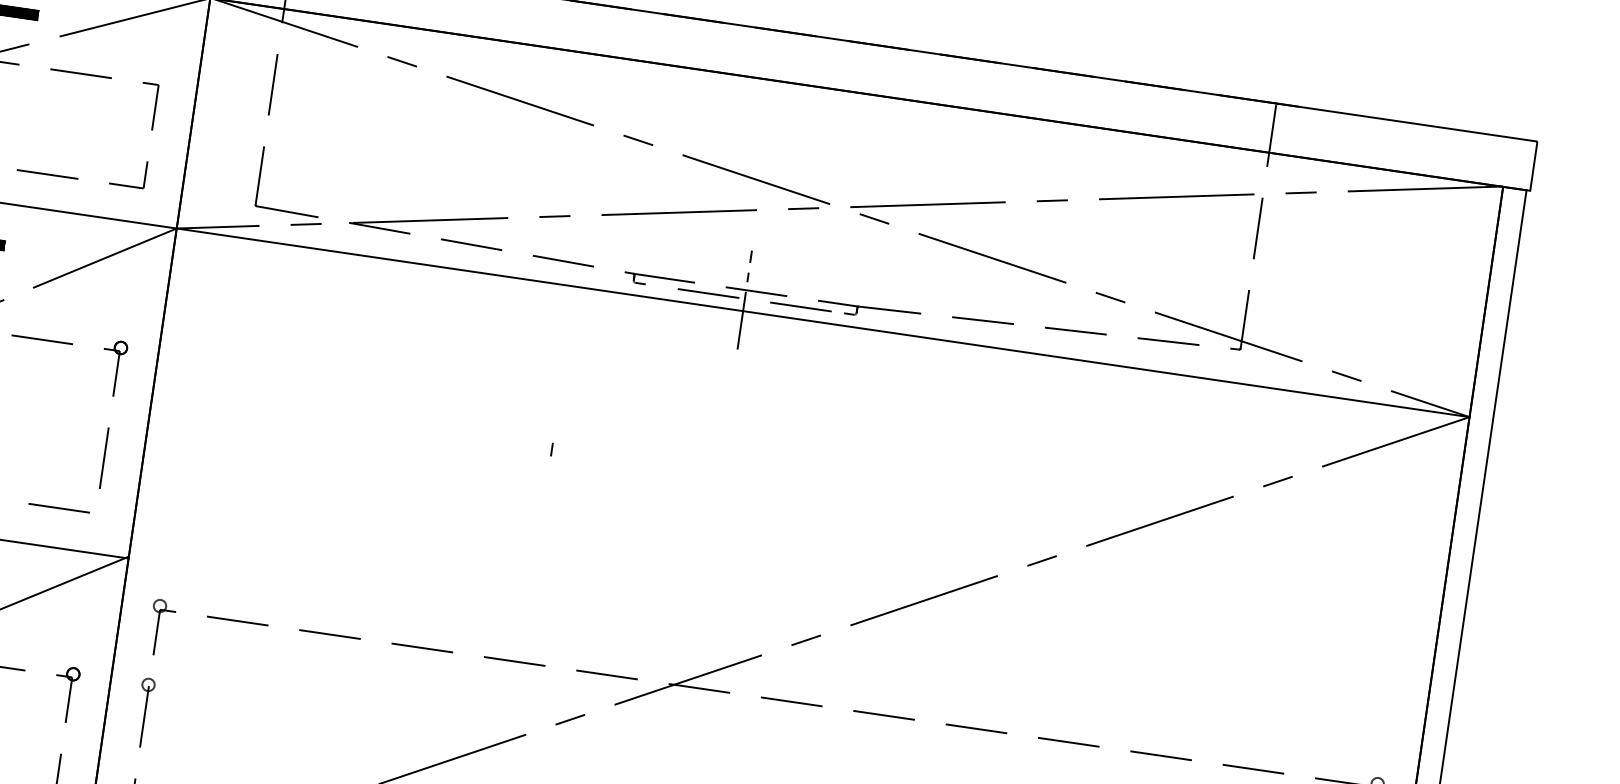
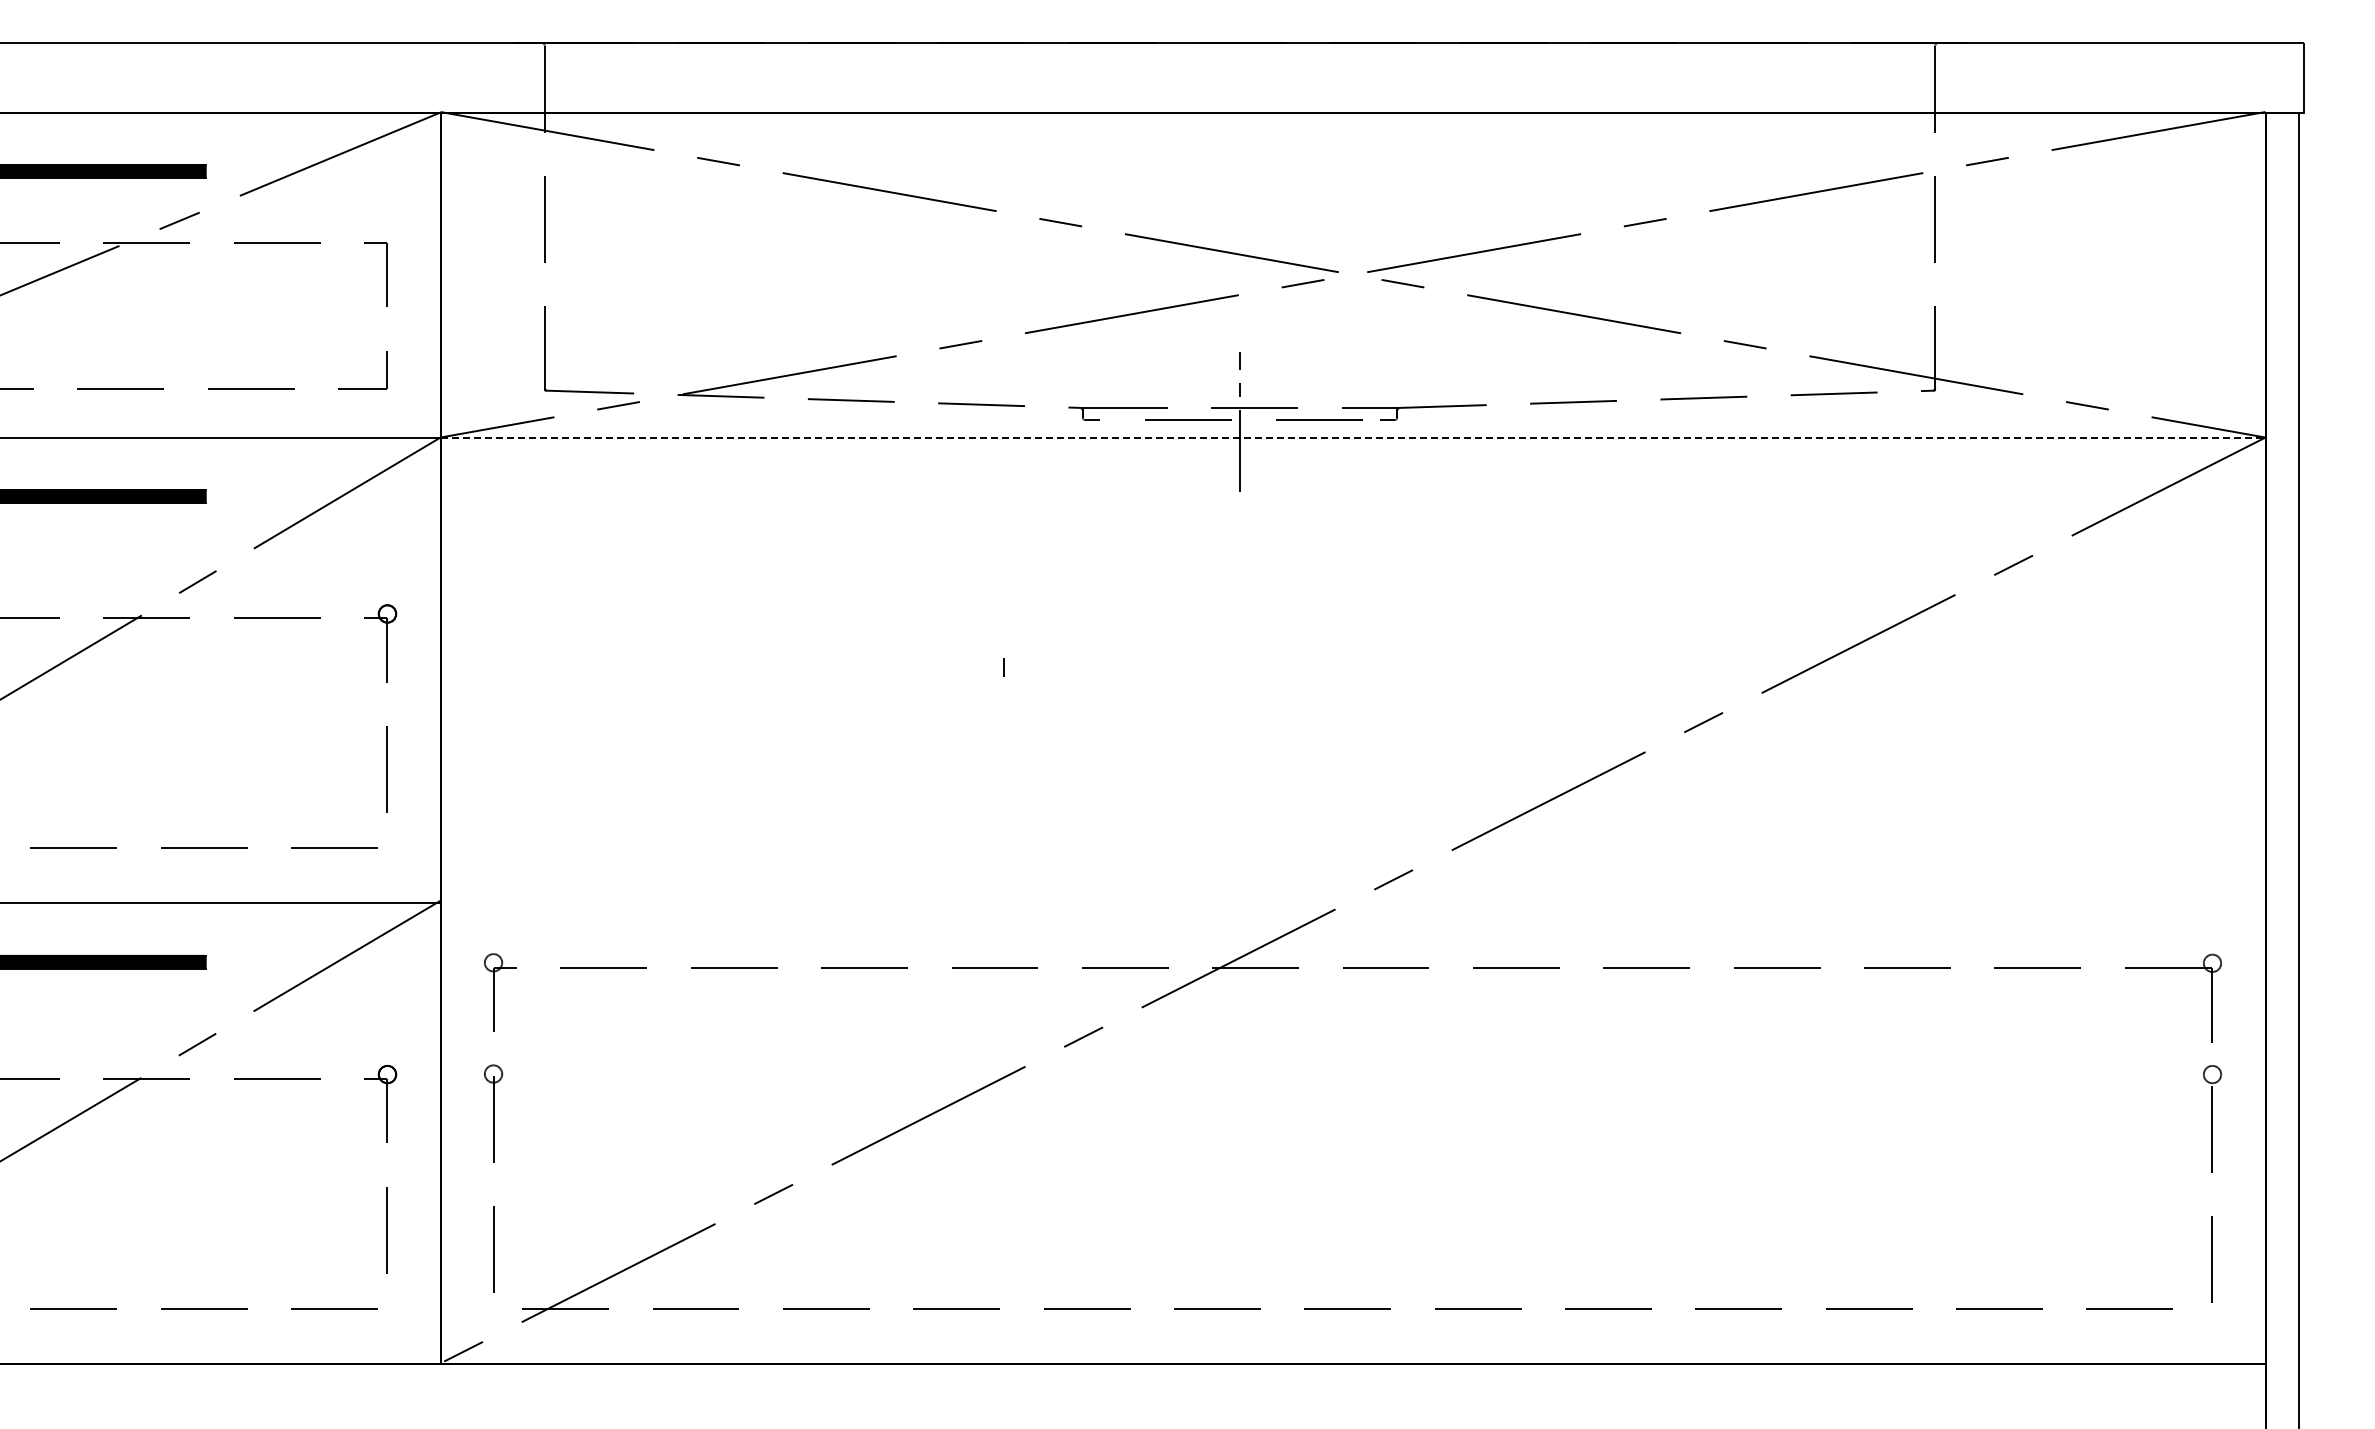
line: (823, 322) -> (1353, 437), solid -> dashed

